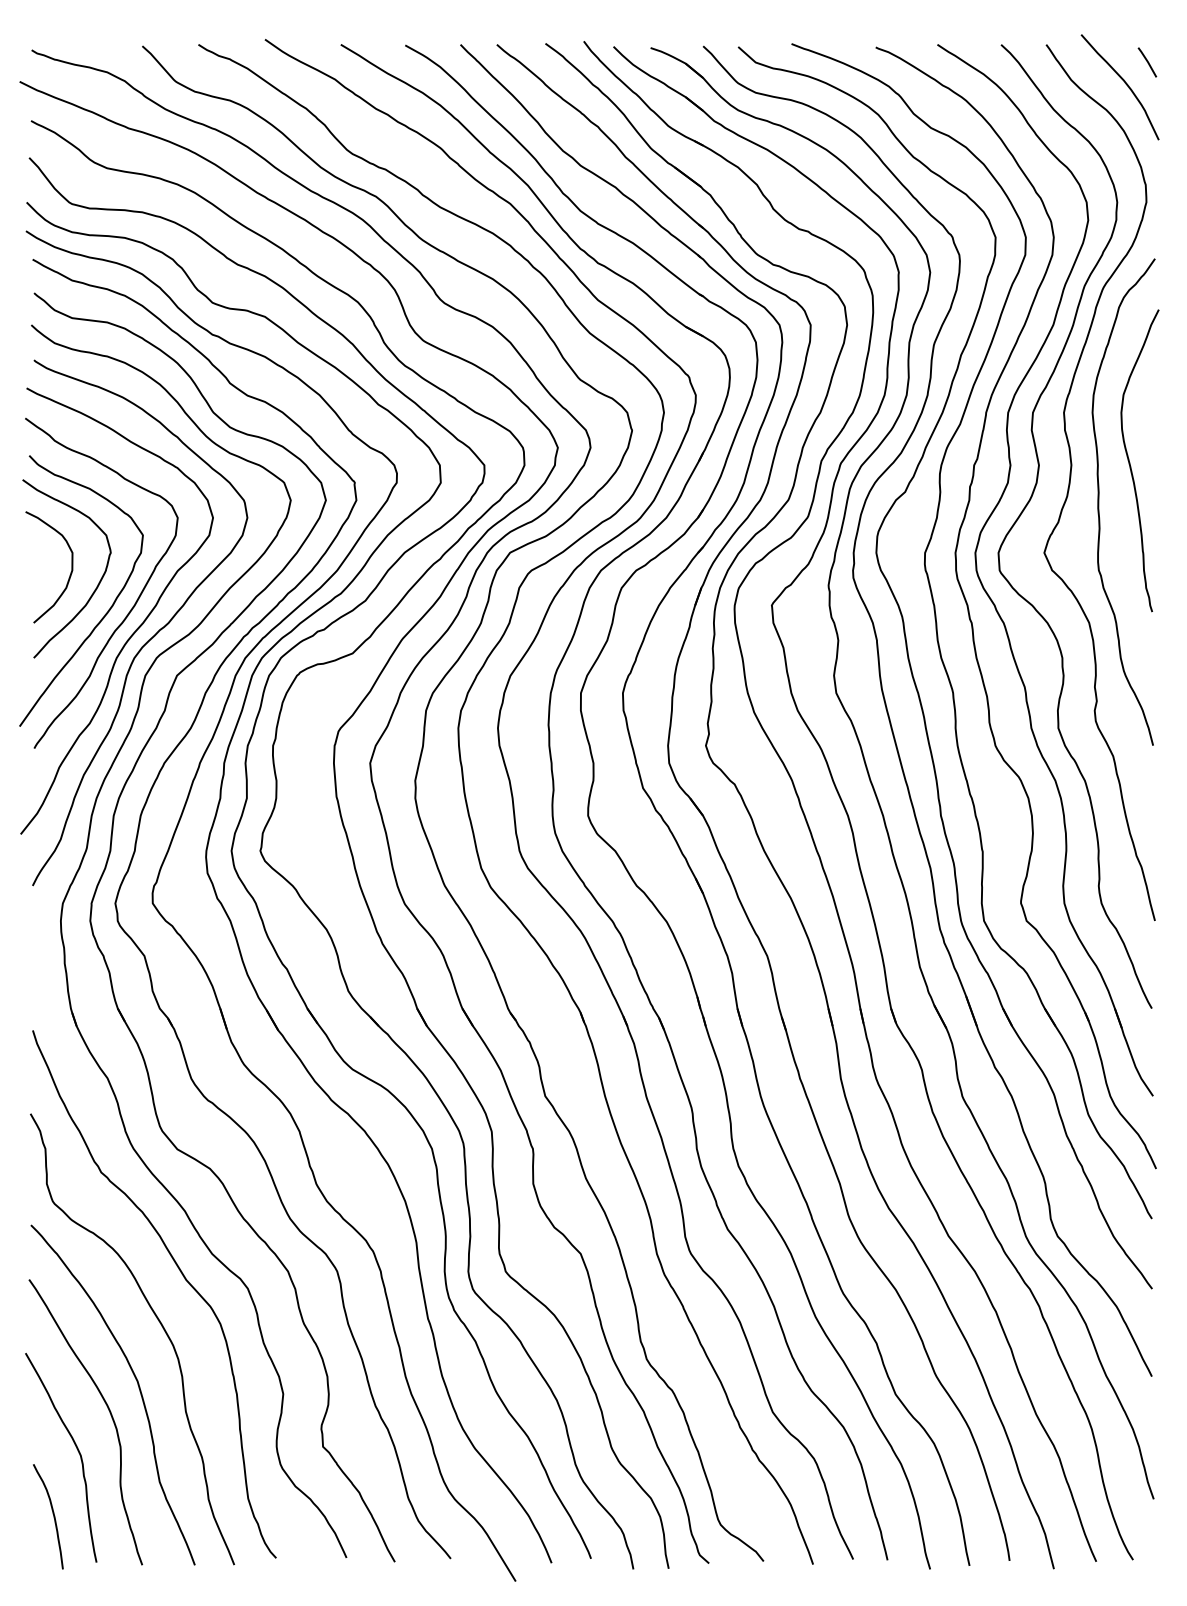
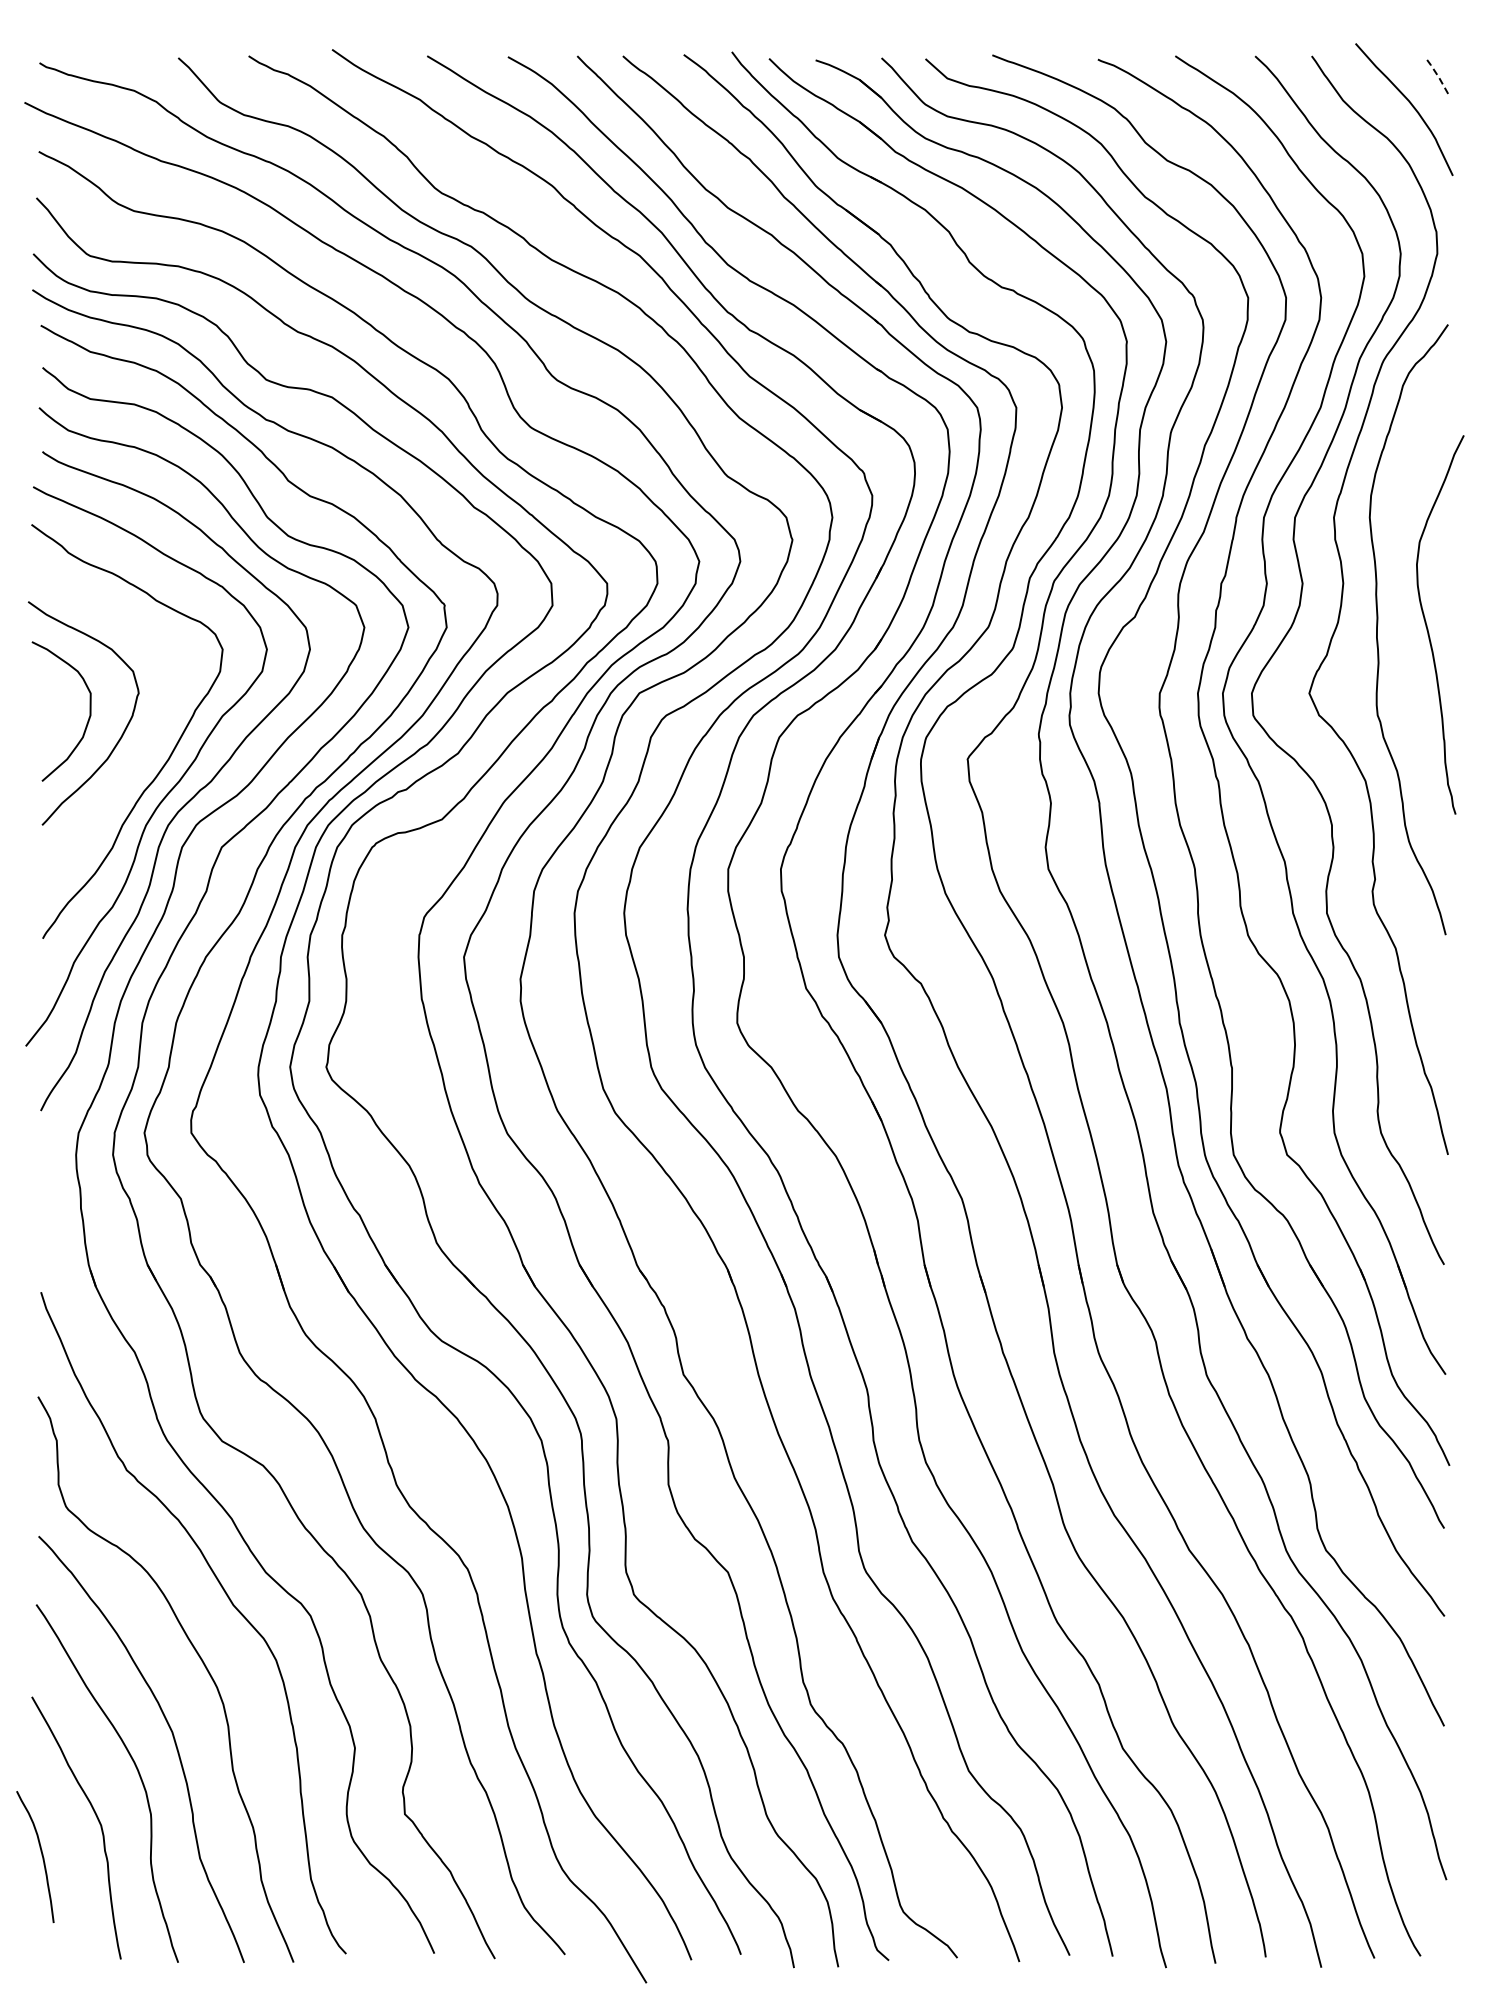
line: (1148, 62) -> (1439, 78), solid -> dashed
curve: (1130, 463) -> (1428, 628), moved
curve: (107, 611) -> (134, 766), removed
curve: (53, 1515) -> (41, 1855), moved

